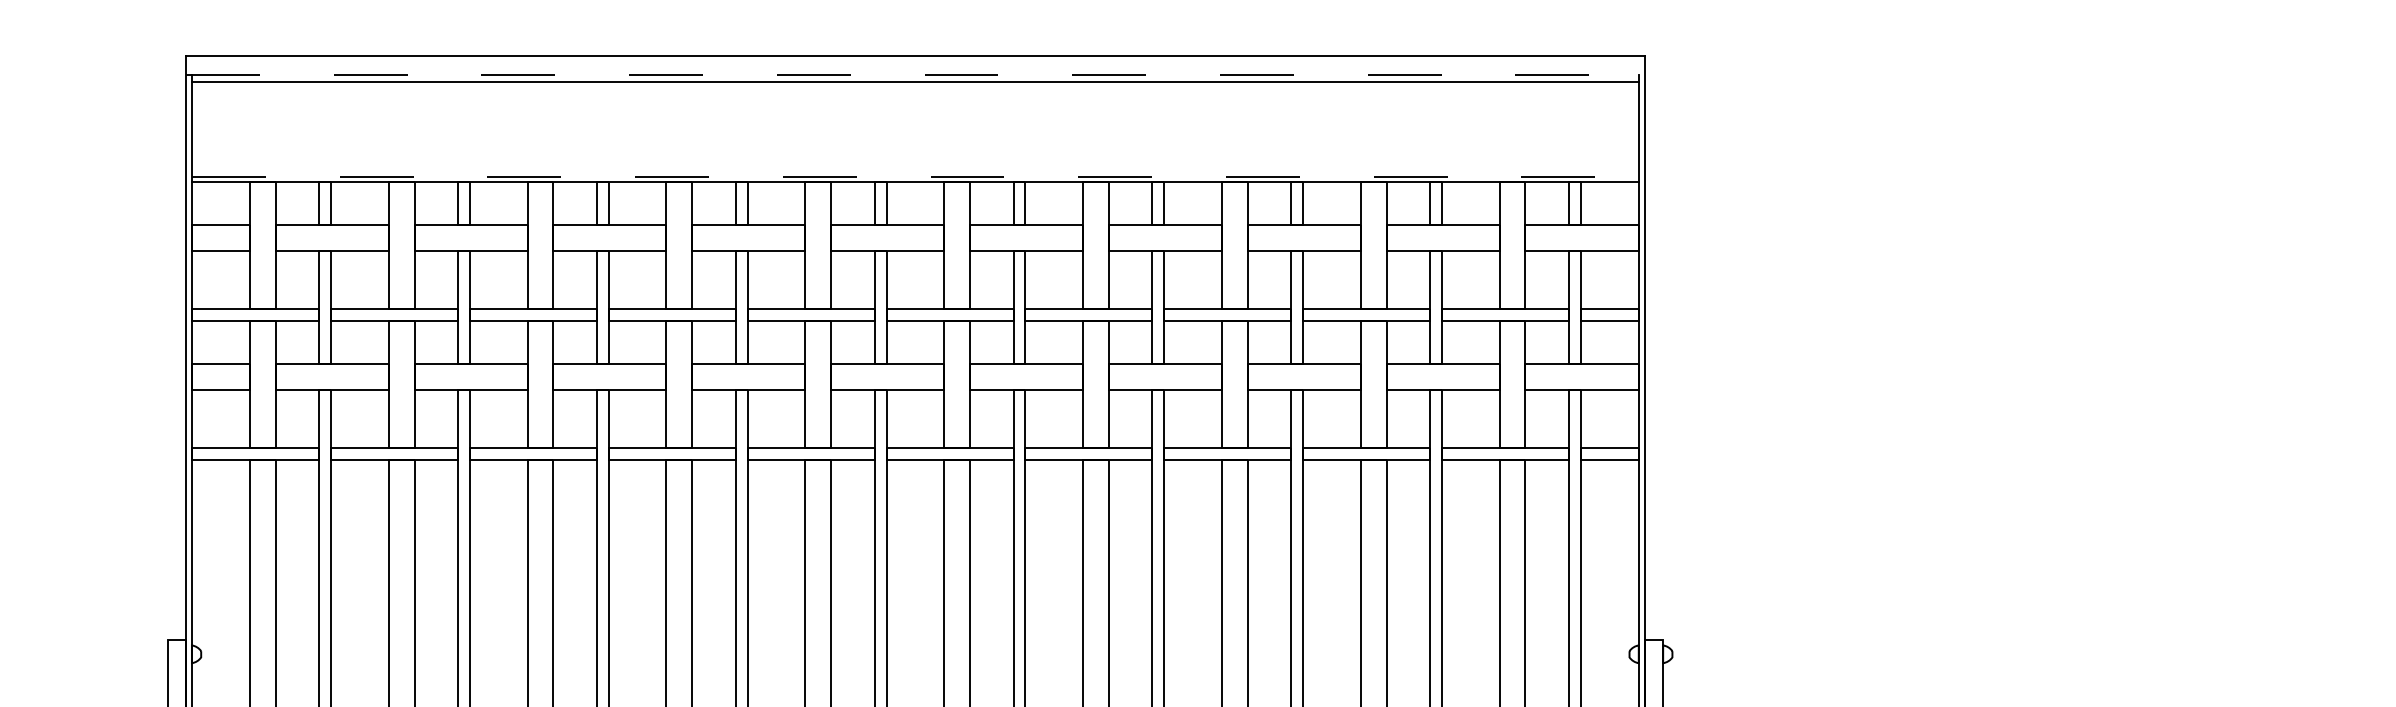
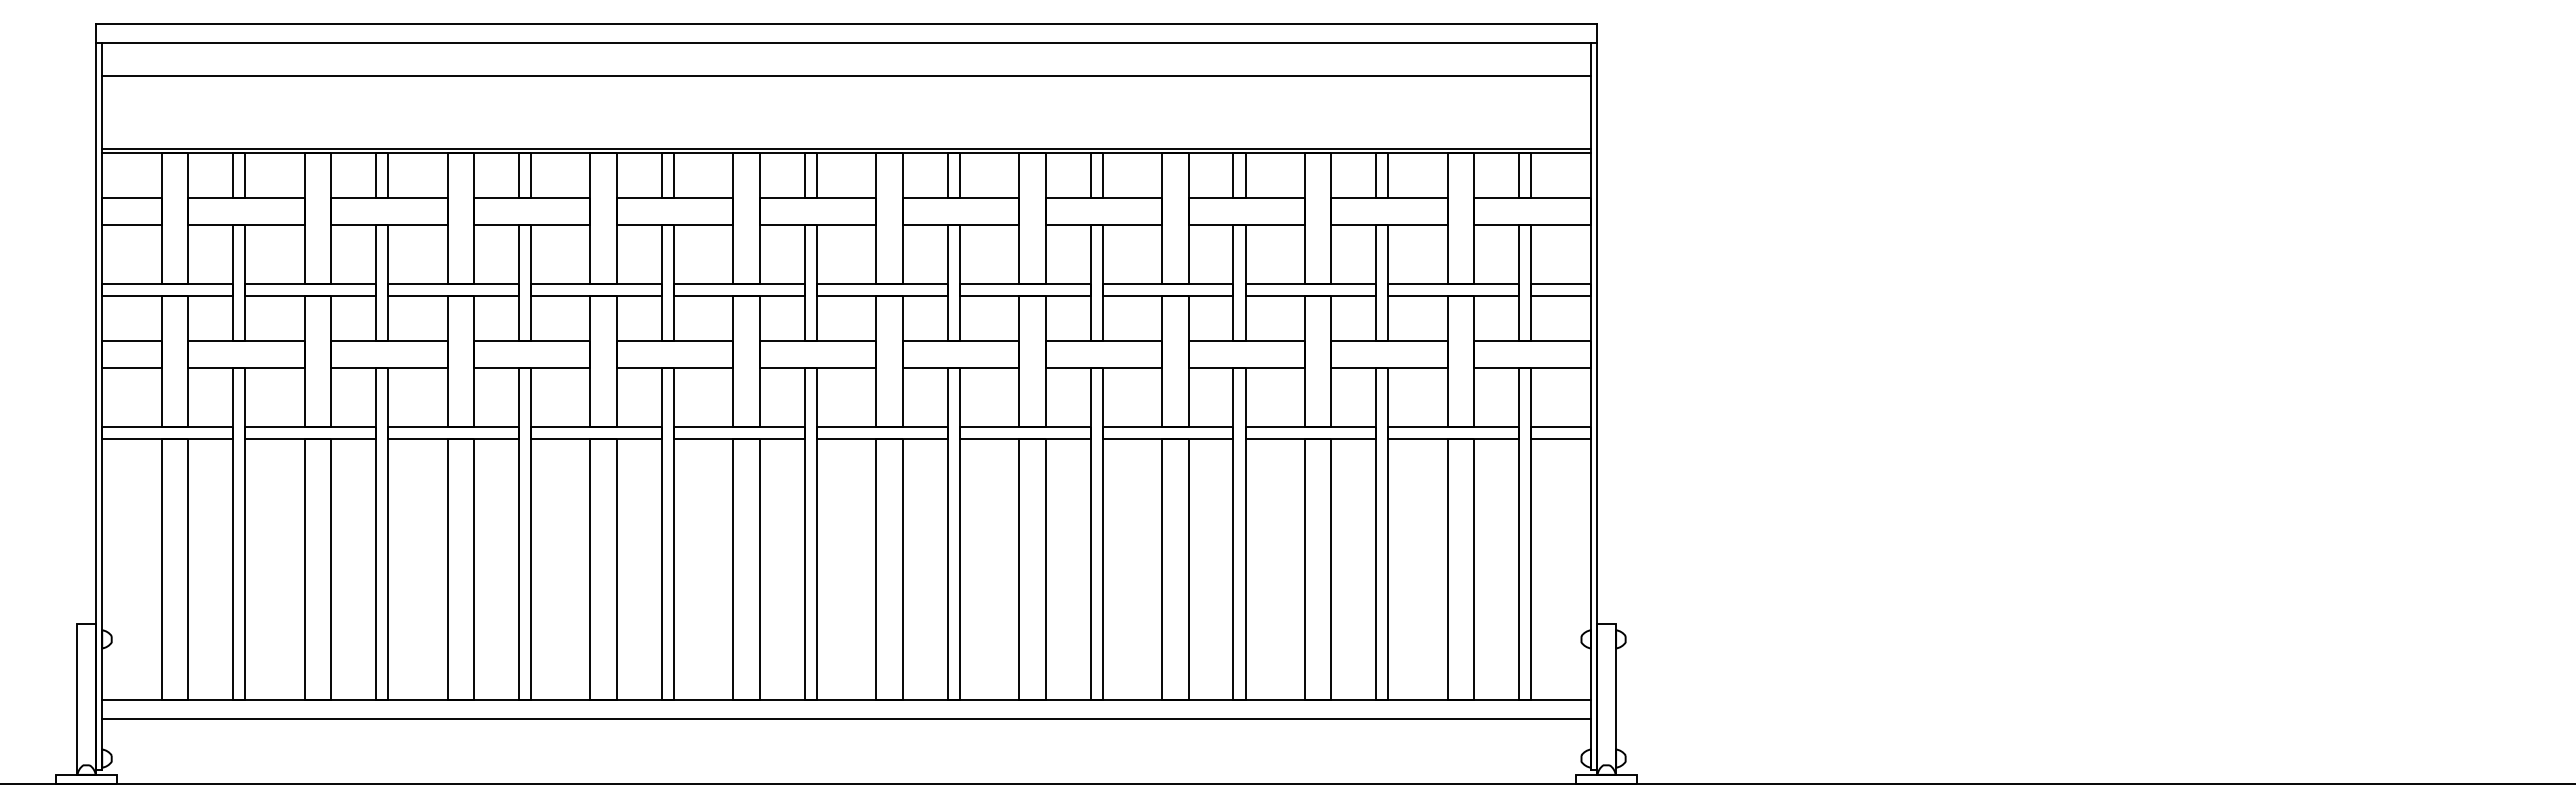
line: (915, 74) -> (846, 42), dashed -> solid
line: (915, 82) -> (846, 75), moved
line: (916, 177) -> (847, 148), dashed -> solid

